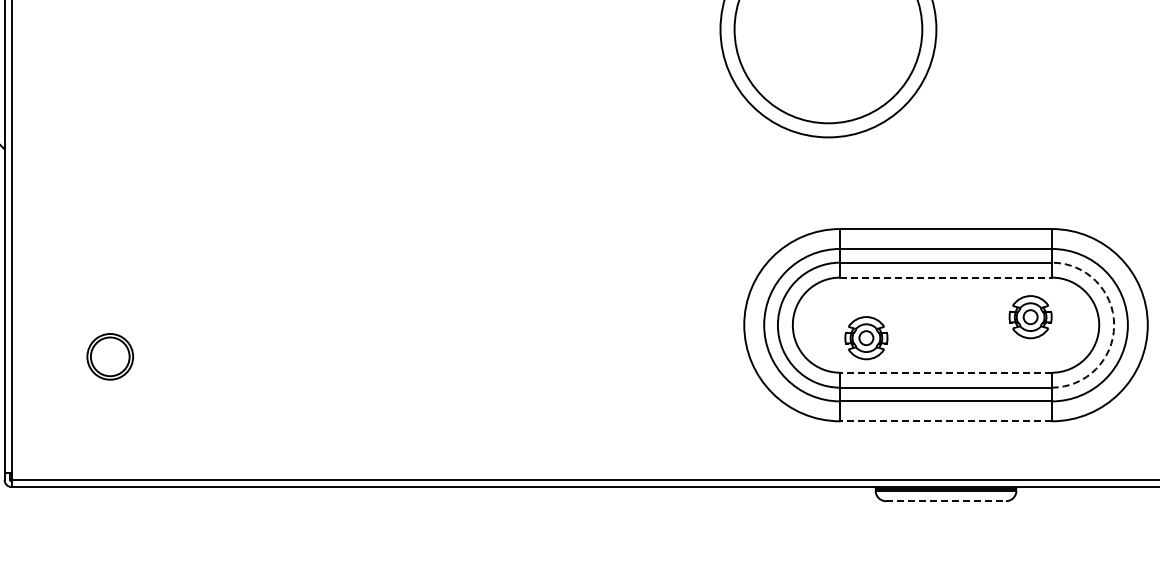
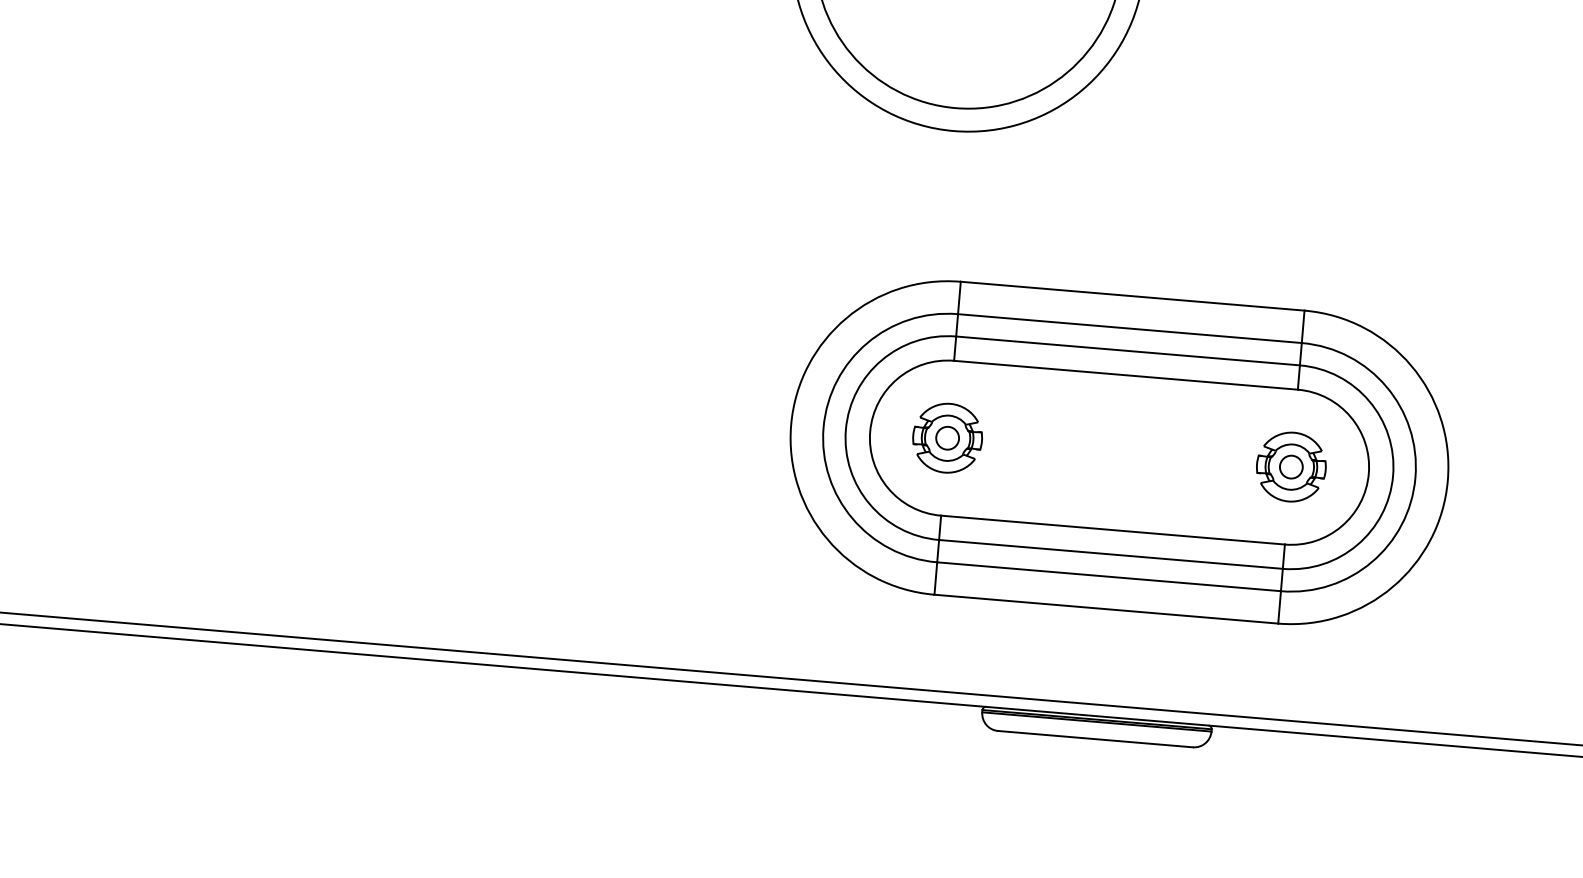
line: (946, 277) -> (1126, 375), dashed -> solid
part: (1030, 317) -> (1291, 467), moved
arc: (1114, 325) -> (1393, 476), dashed -> solid
part: (866, 338) -> (947, 438), moved
line: (946, 372) -> (1113, 529), dashed -> solid
line: (946, 421) -> (1107, 609), dashed -> solid
line: (946, 501) -> (1096, 739), dashed -> solid

